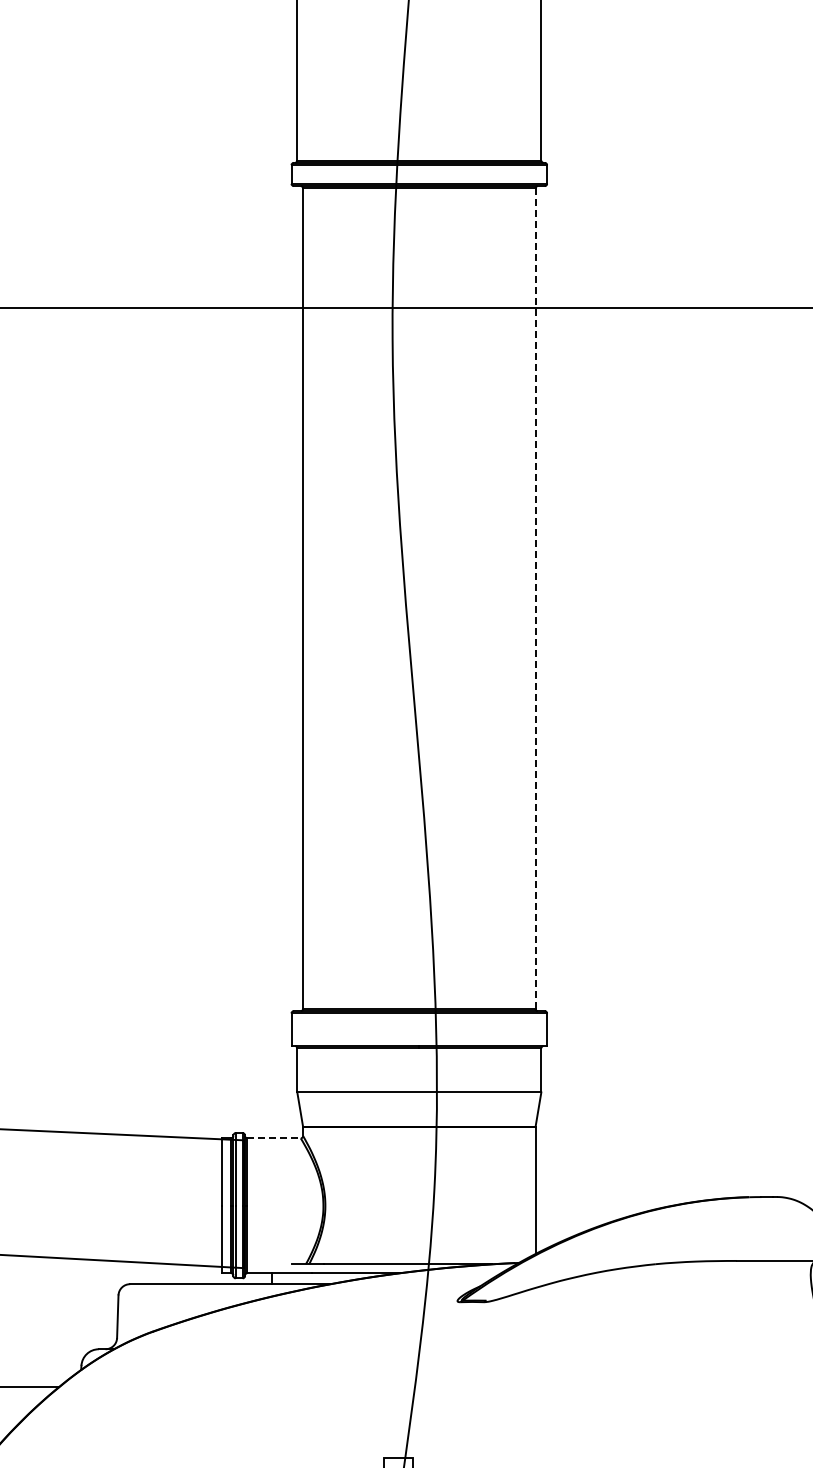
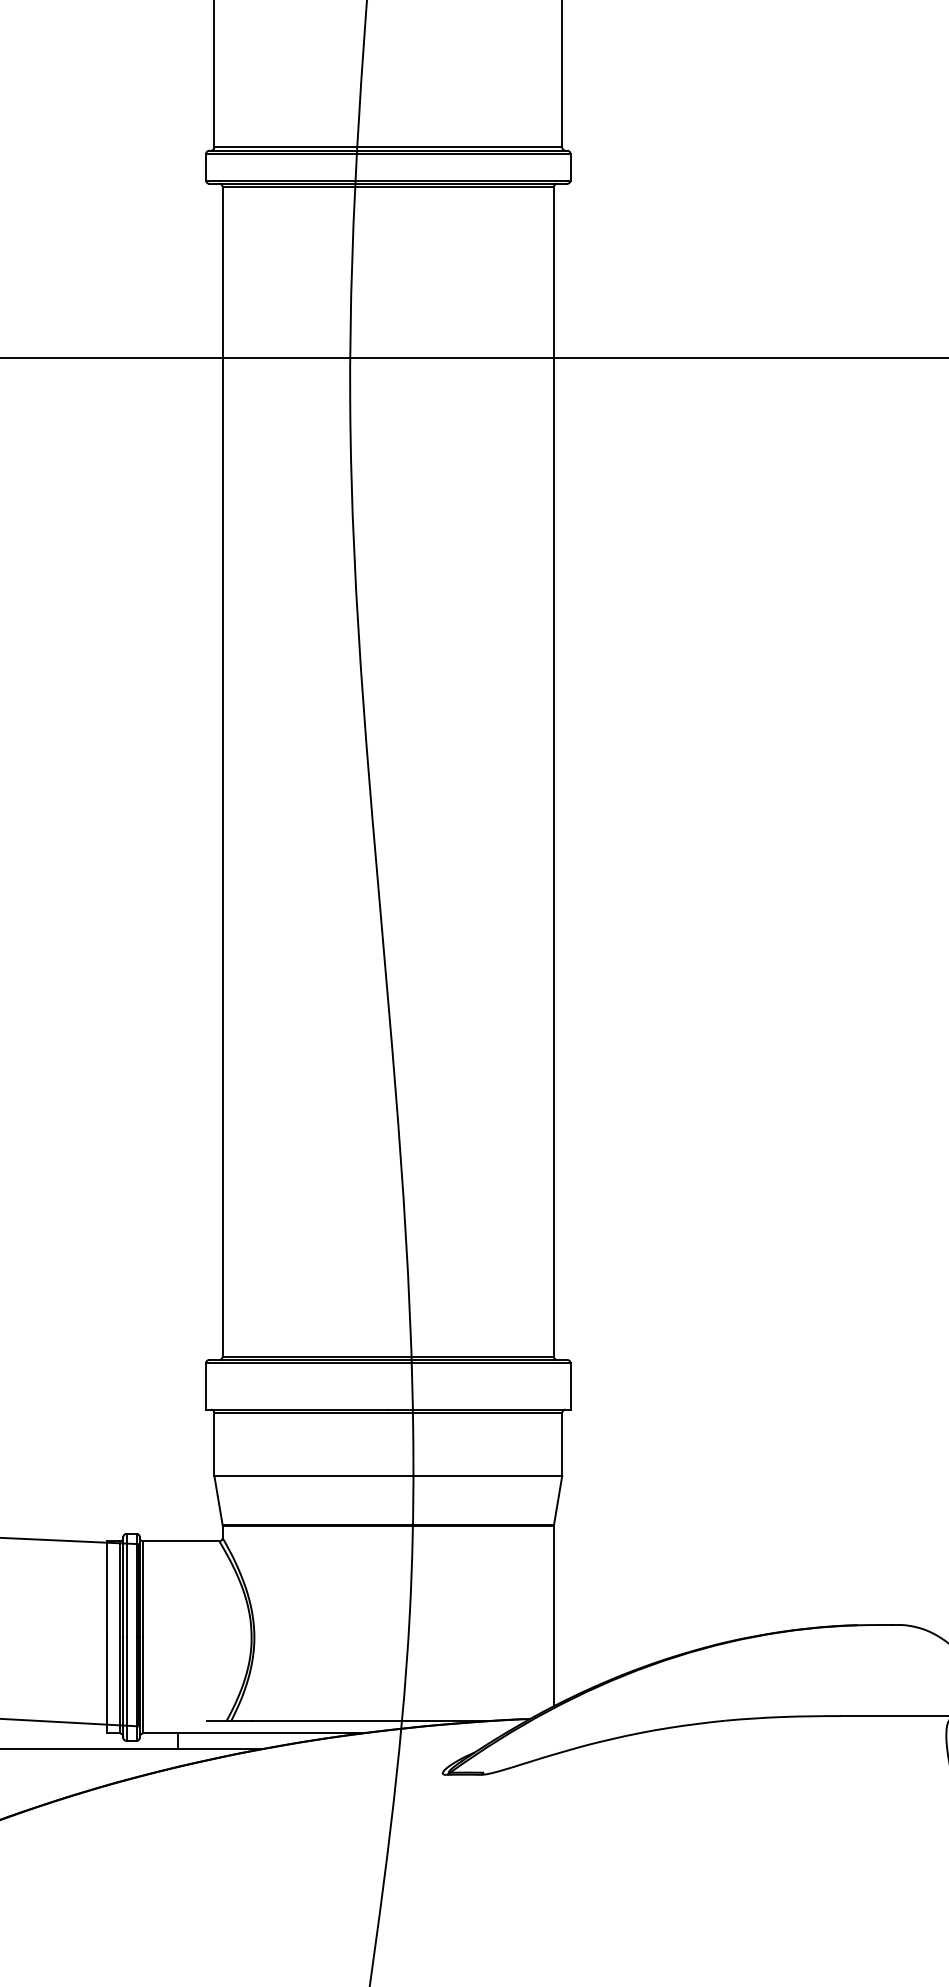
line: (535, 599) -> (553, 773), dashed -> solid
line: (274, 1138) -> (181, 1541), dashed -> solid

